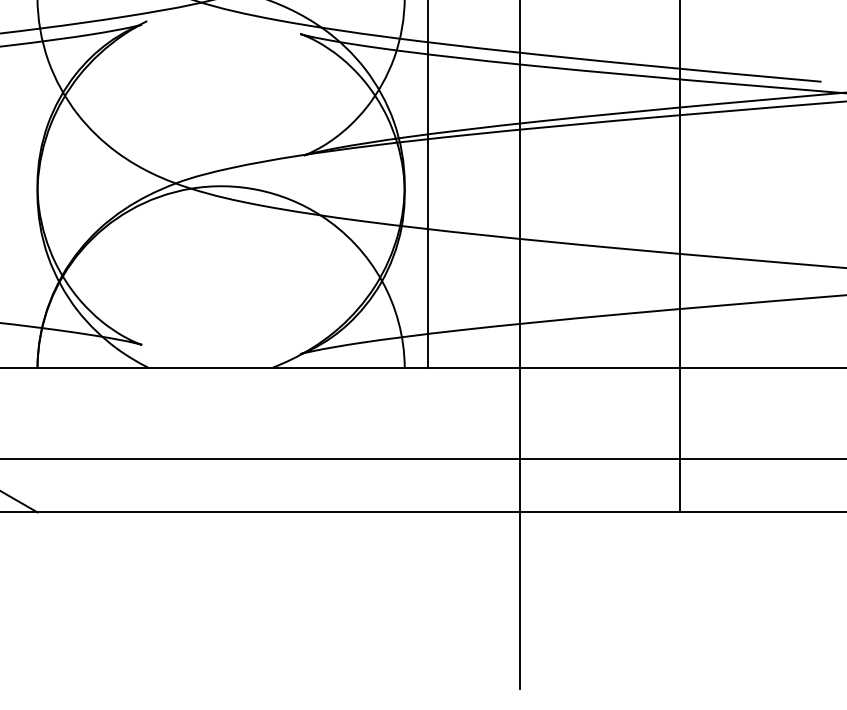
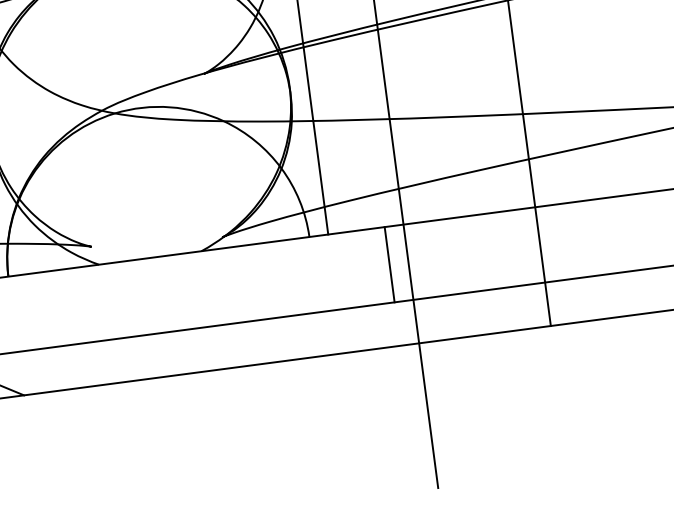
line: (496, 413) -> (389, 264), added

